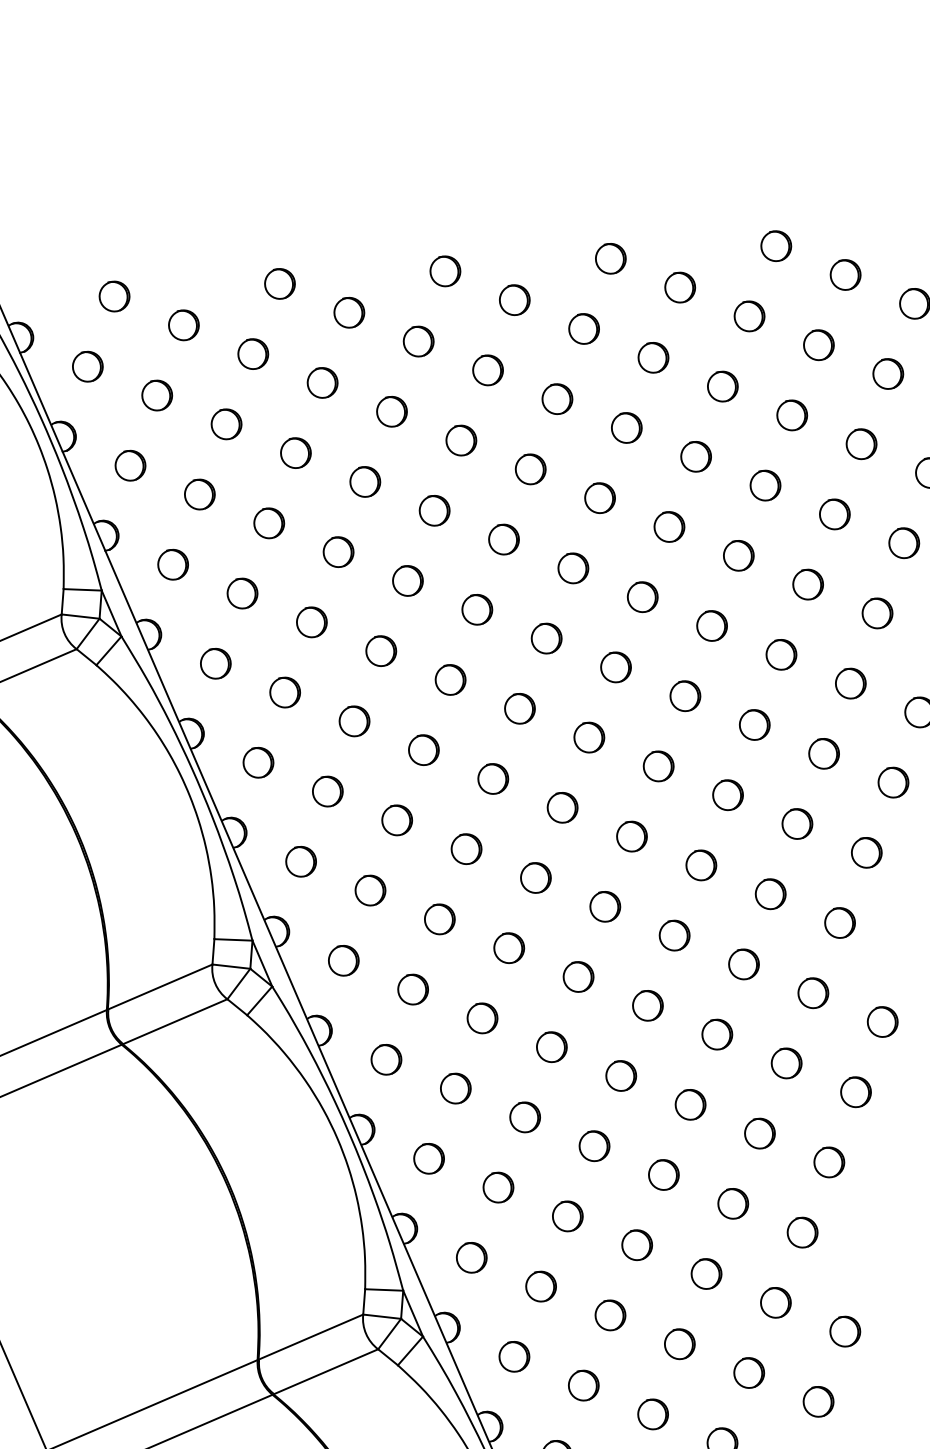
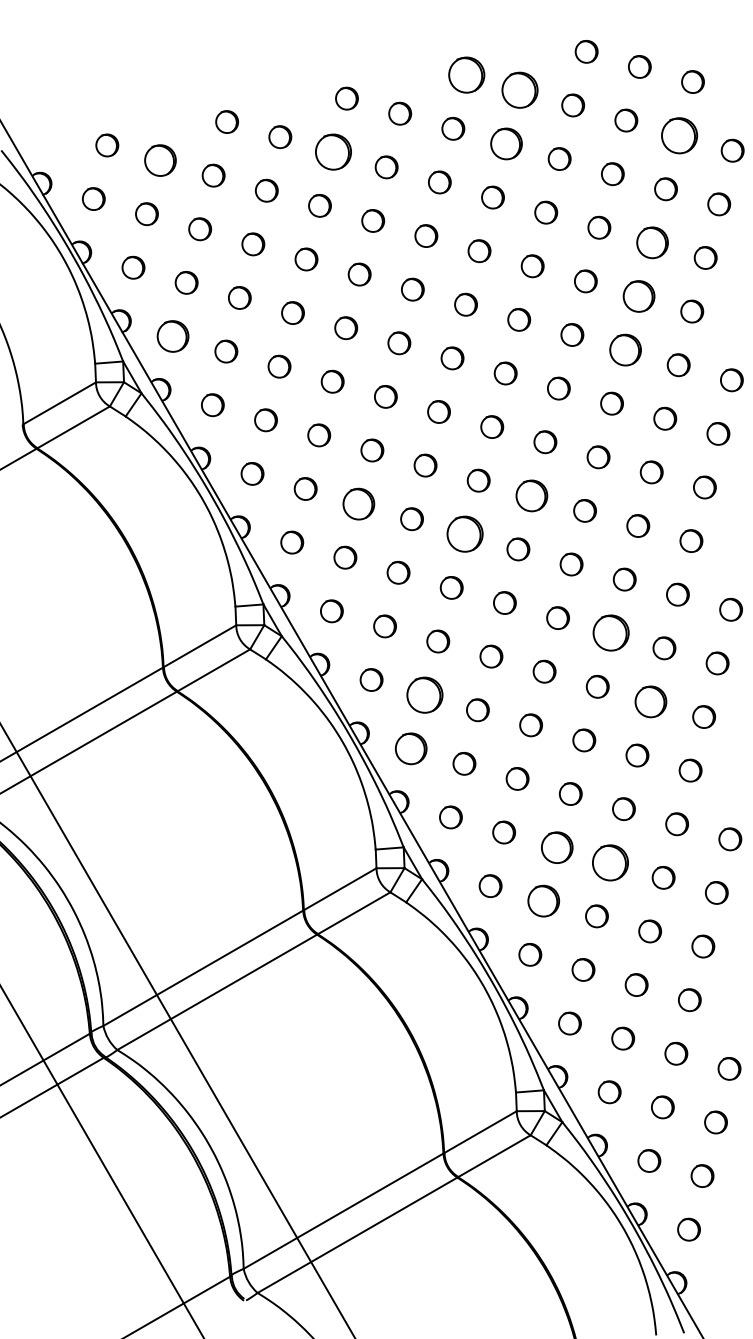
part: (610, 259) -> (466, 75), size x1.6
part: (679, 287) -> (519, 90), size x1.6
part: (183, 325) -> (160, 160), size x1.4
part: (418, 341) -> (333, 152), size x1.6
part: (653, 357) -> (506, 143), size x1.4
part: (888, 373) -> (679, 135), size x1.6
part: (834, 513) -> (652, 242), size x1.4
part: (173, 564) -> (173, 336), size x1.4
part: (807, 584) -> (638, 296), size x1.4
part: (781, 654) -> (625, 349), size x1.4
circle: (396, 819) -> (358, 503), size x1.4
part: (631, 836) -> (531, 495), size x1.4
part: (536, 878) -> (465, 534), size x1.6
part: (717, 1035) -> (611, 633), size x1.6
part: (455, 1087) -> (424, 694), size x1.6
circle: (759, 1132) -> (650, 701), size x1.4
part: (429, 1158) -> (411, 748), size x1.4
part: (610, 1315) -> (557, 847), size x1.4
part: (679, 1343) -> (610, 862), size x1.6
part: (583, 1385) -> (543, 901), size x1.4

